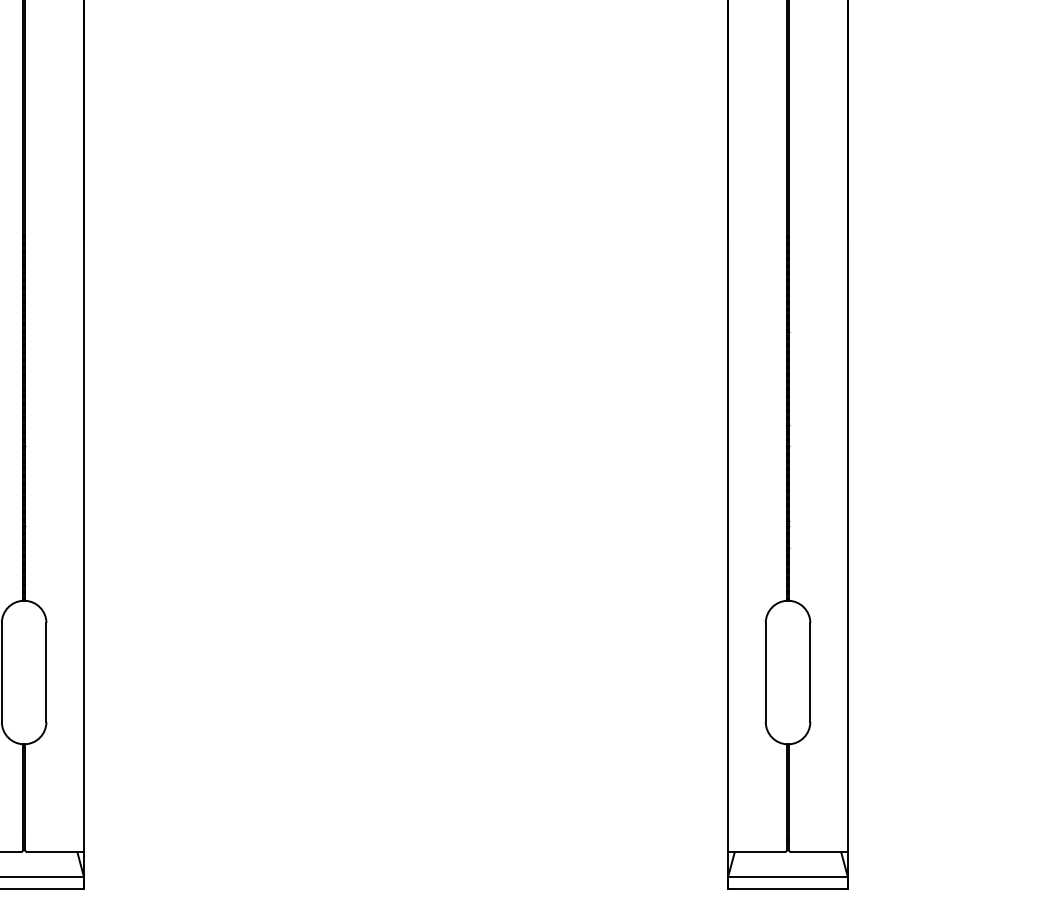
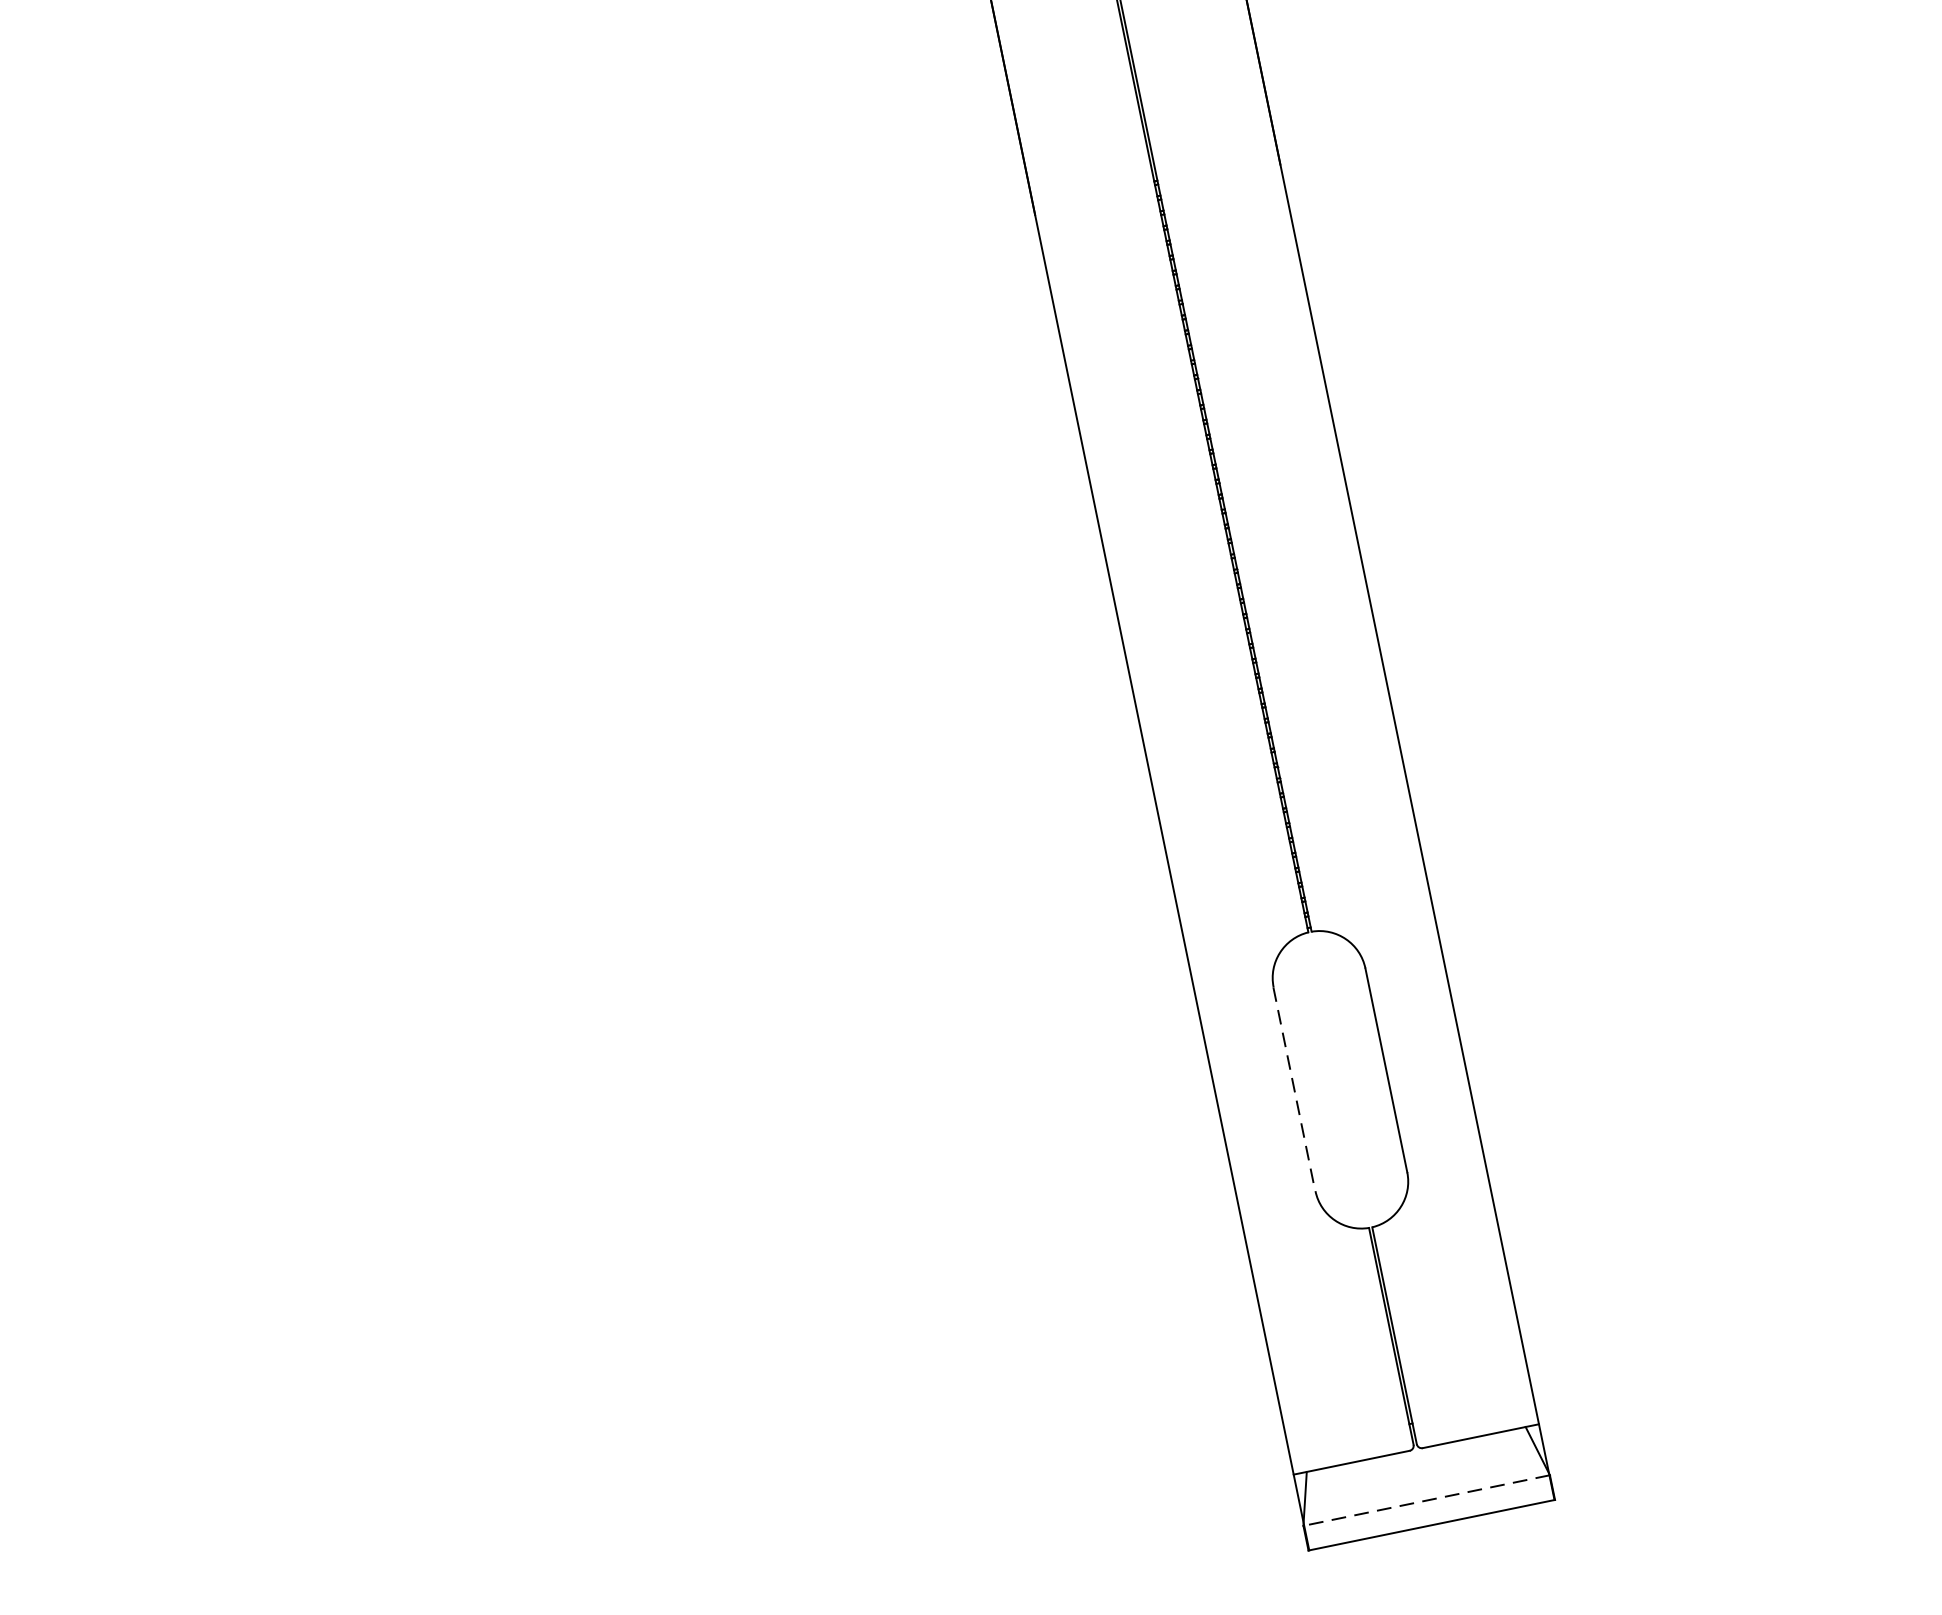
line: (765, 673) -> (1294, 1091), solid -> dashed
line: (787, 876) -> (1425, 1500), solid -> dashed

